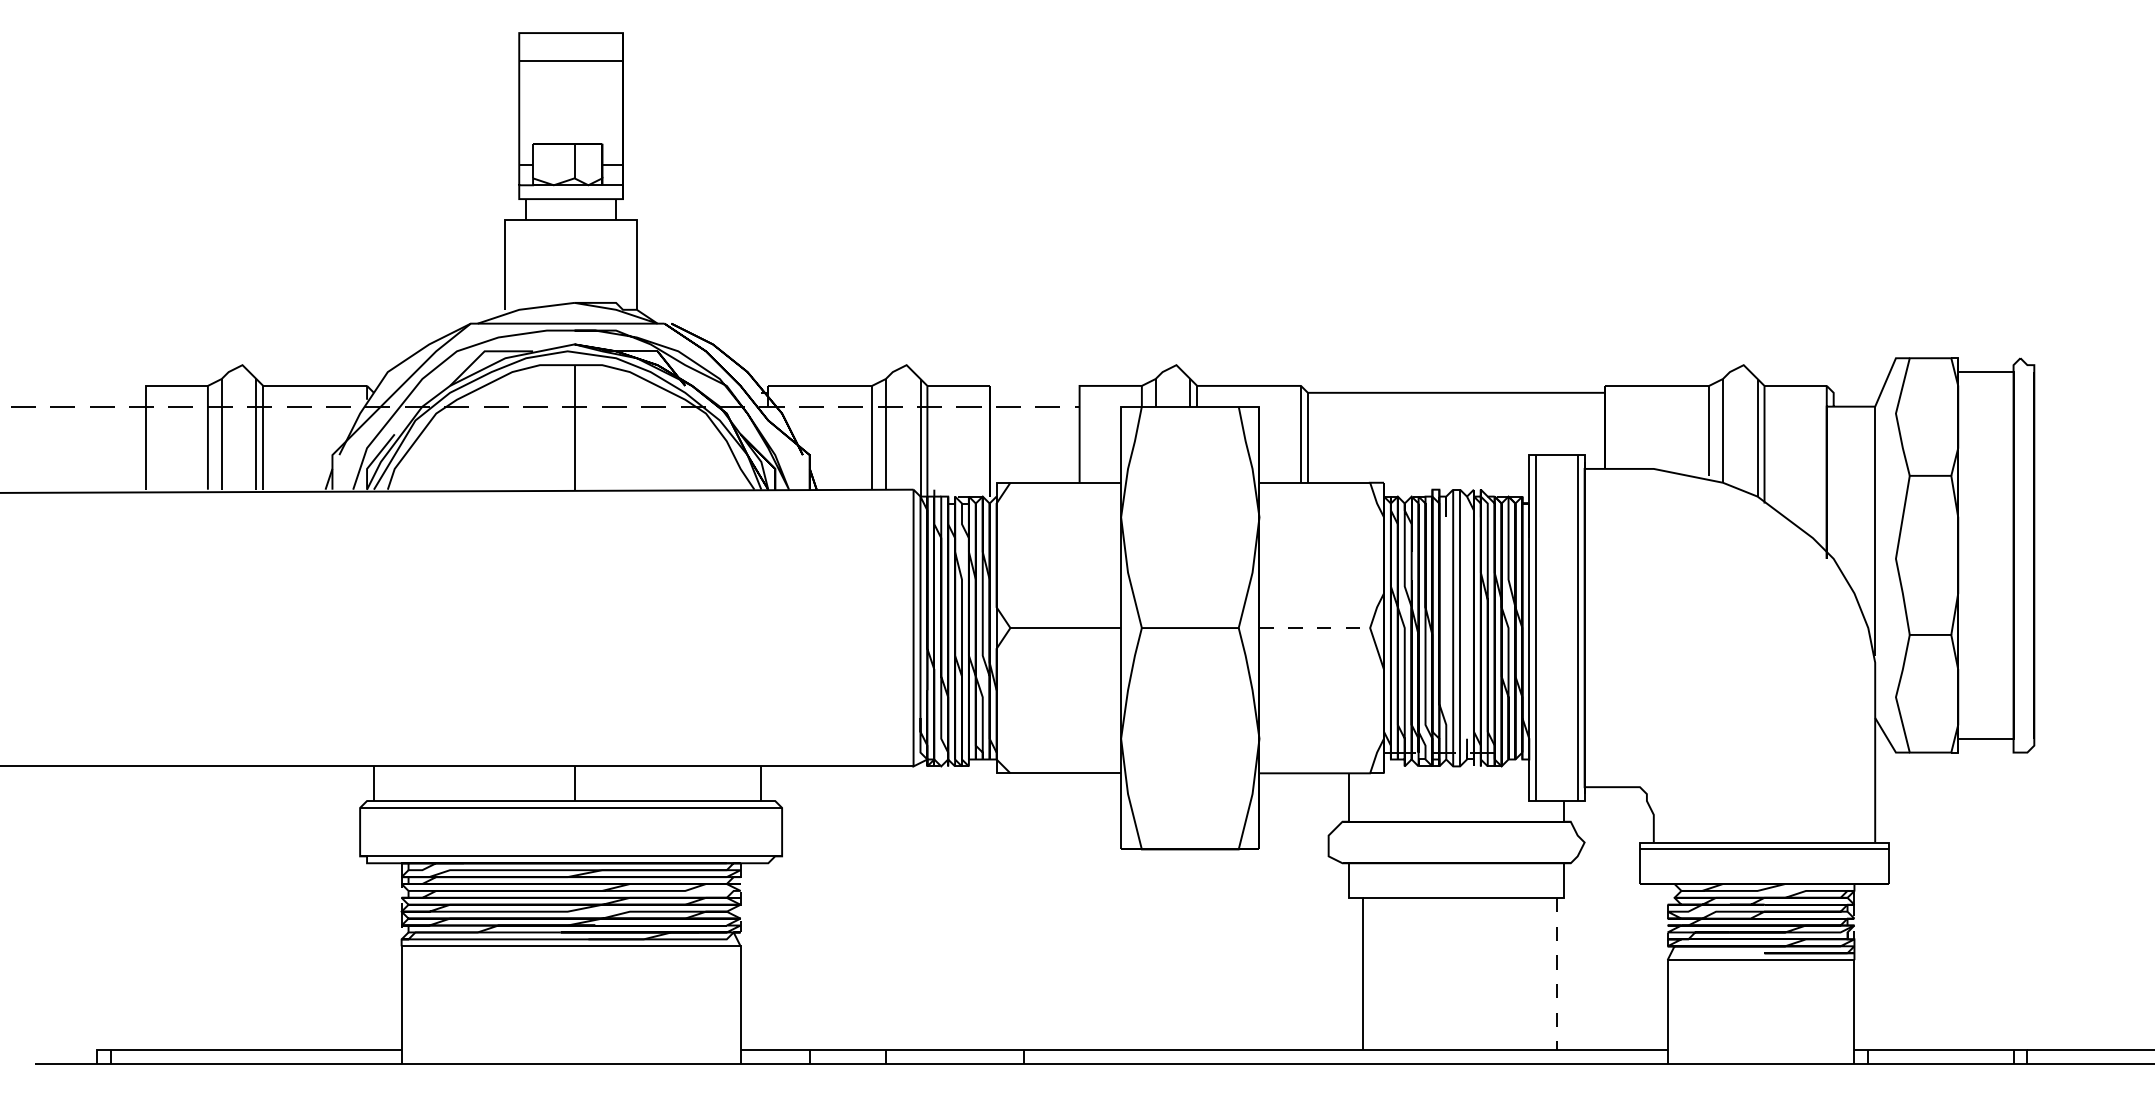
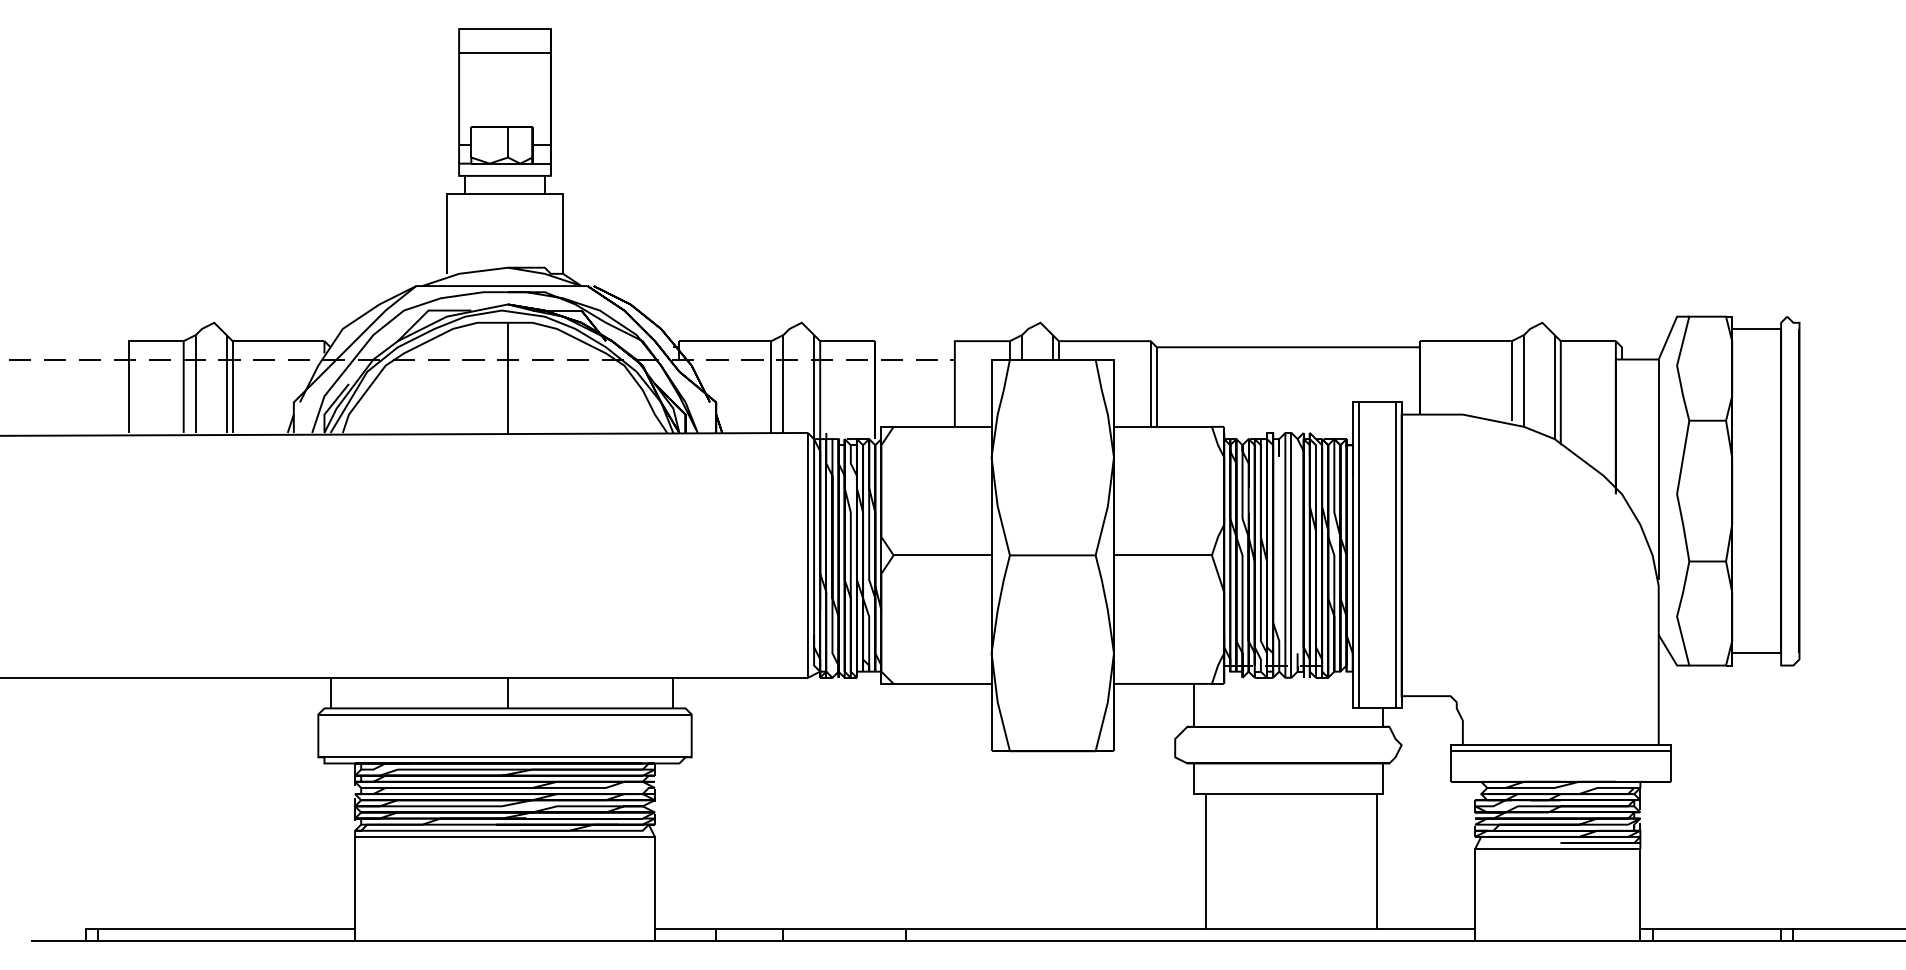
line: (1315, 628) -> (1163, 555), dashed -> solid
line: (1556, 974) -> (1376, 861), dashed -> solid

